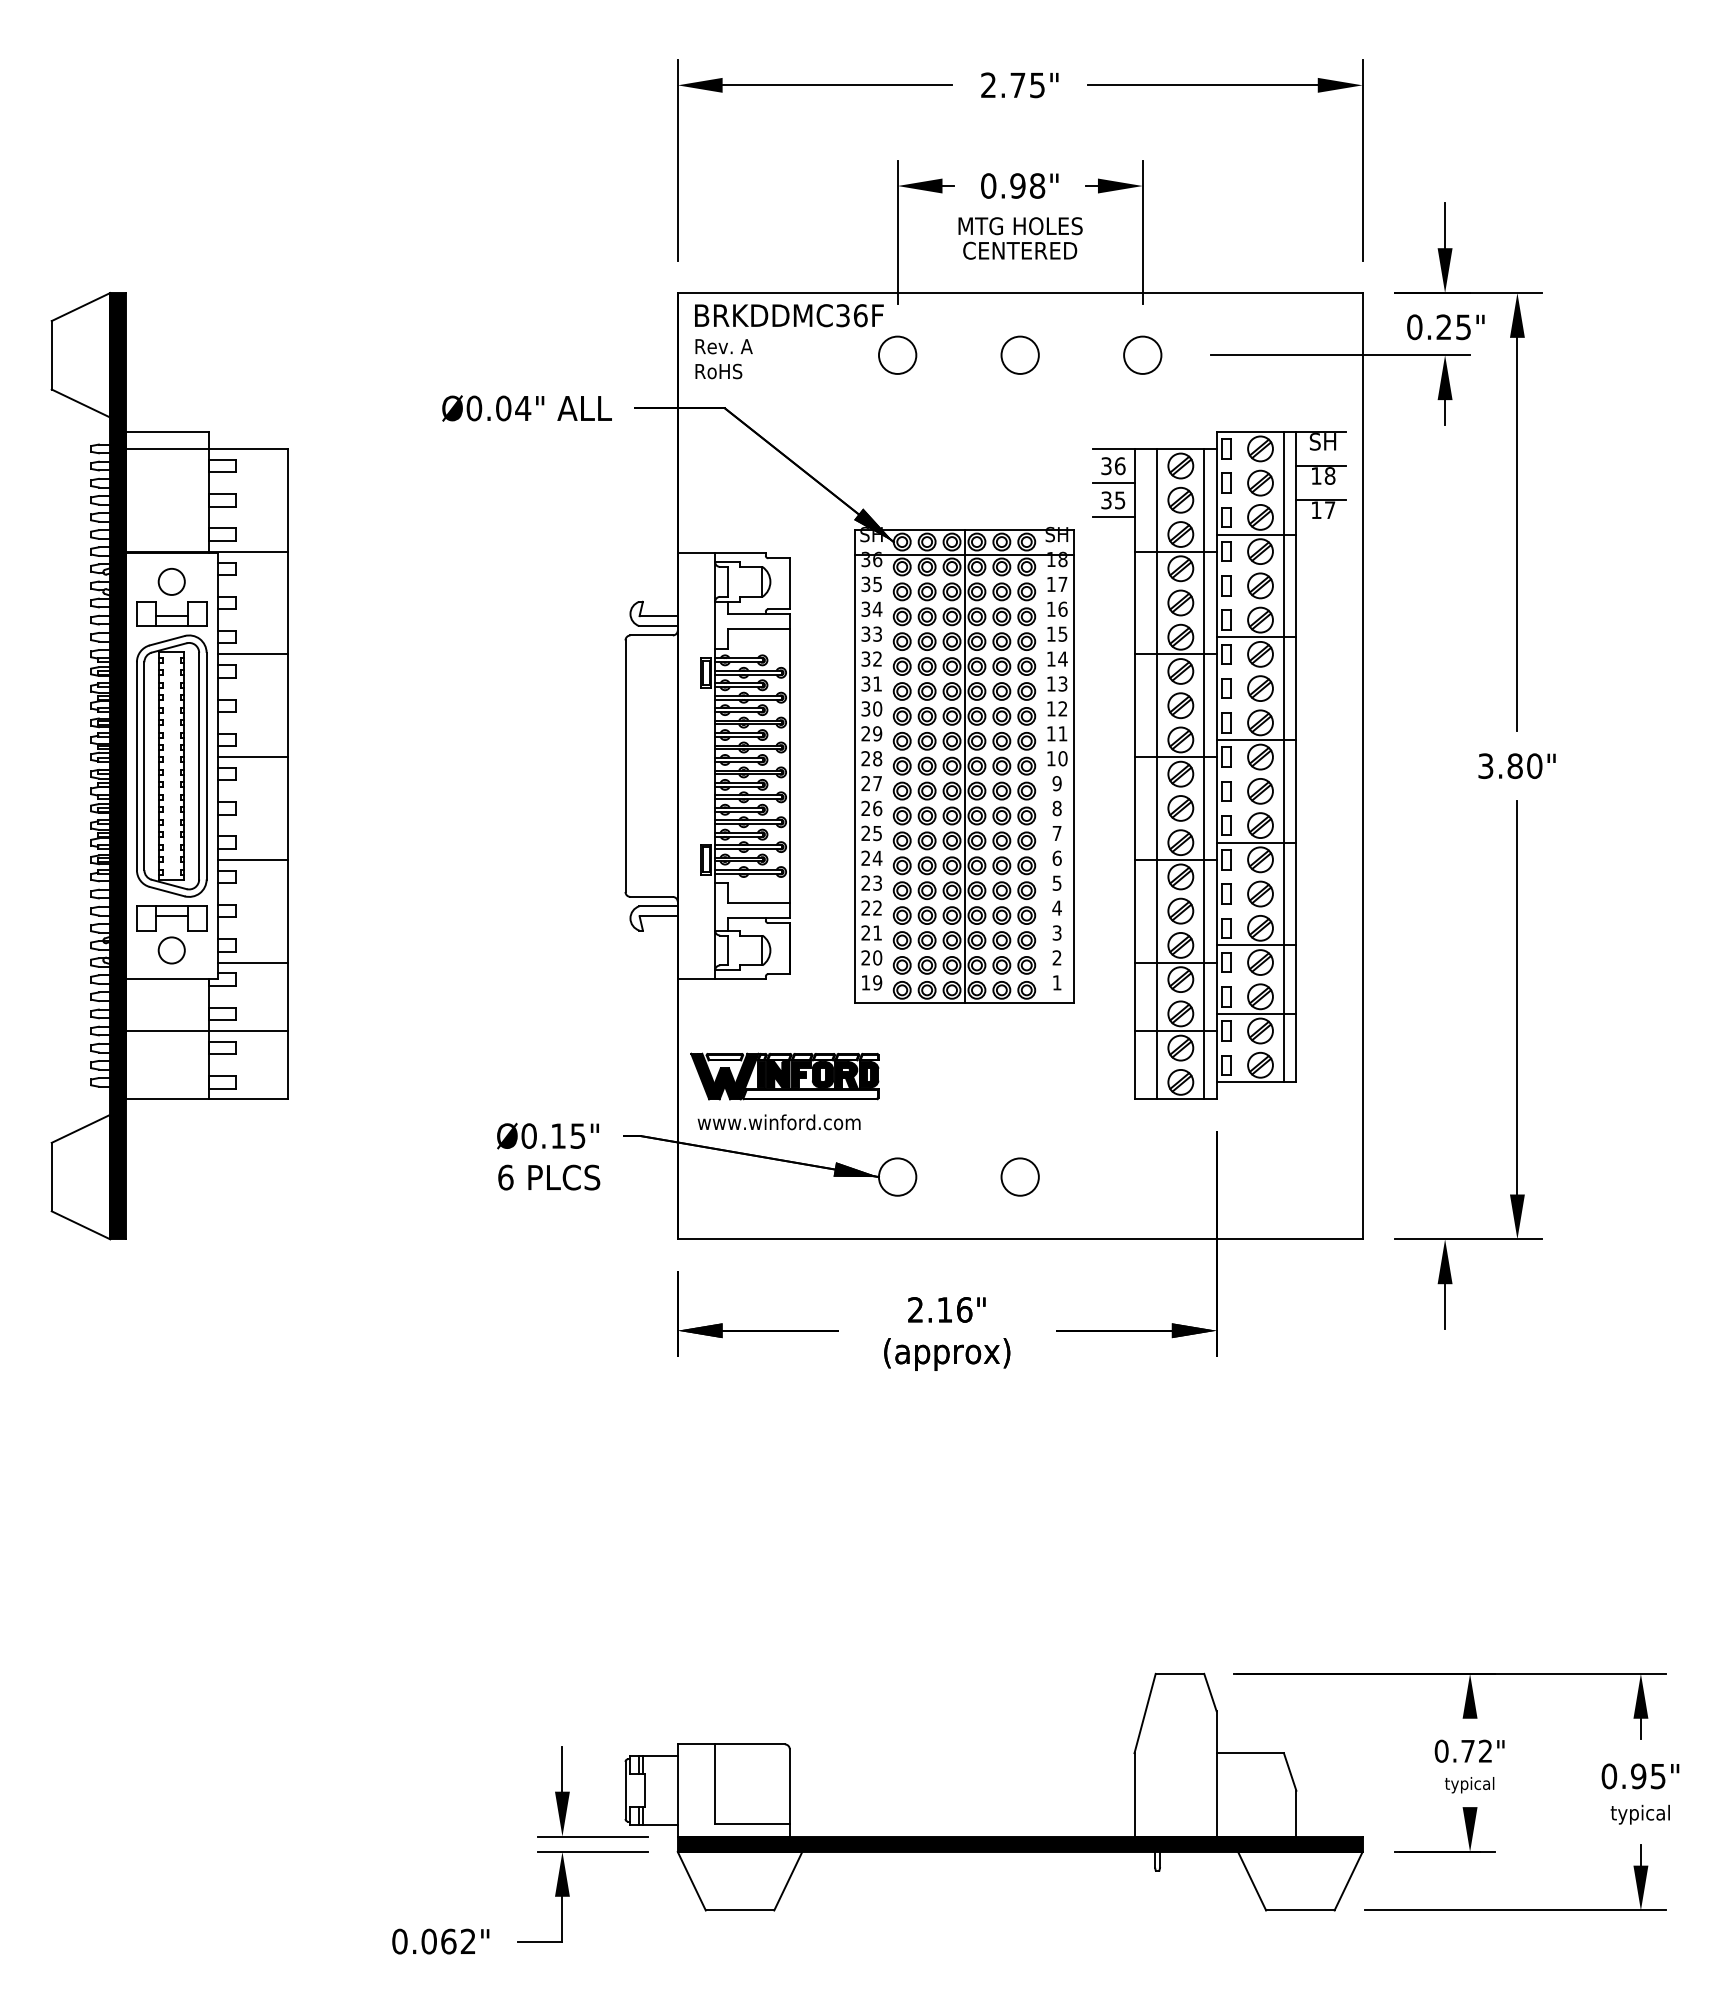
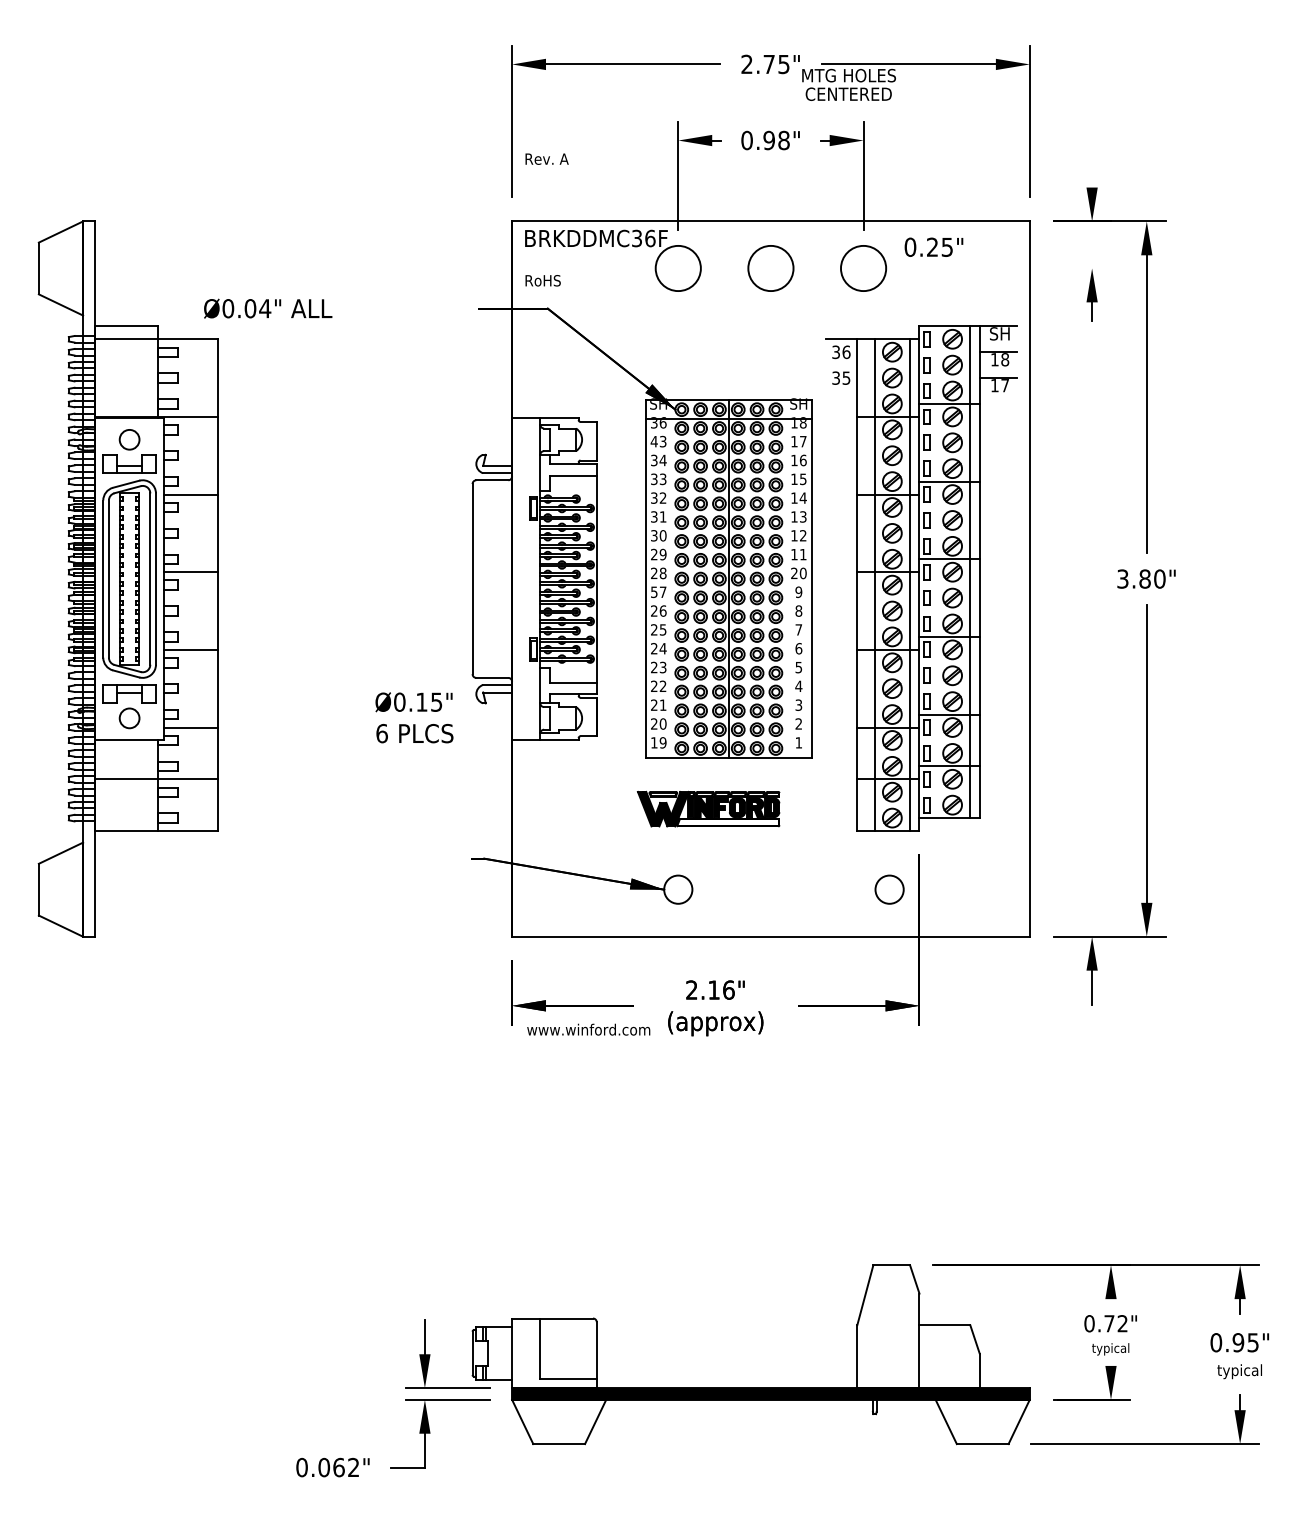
line: (1445, 225) -> (1092, 170), removed
text: (1020, 238) -> (849, 84), moved
text: (1445, 327) -> (933, 247), moved
text: (723, 346) -> (546, 159), moved
circle: (897, 354) -> (678, 267), size x1.6
circle: (1019, 354) -> (770, 267), size x1.6
circle: (1142, 354) -> (863, 267), size x1.6
line: (1340, 355) -> (1013, 268), removed
text: (526, 408) -> (267, 308), moved
line: (1113, 483) -> (841, 365), removed
line: (1113, 517) -> (841, 391), removed
text: (871, 584) -> (658, 441), 35 -> 43
text: (1050, 758) -> (793, 573), 10 -> 20
fill: (117, 766) -> (88, 579), removed
text: (865, 783) -> (654, 592), 27 -> 57
part: (784, 1076) -> (708, 809), moved
text: (778, 1122) -> (588, 1029), moved
text: (548, 1156) -> (414, 717), moved
circle: (1019, 1176) -> (889, 889), moved

